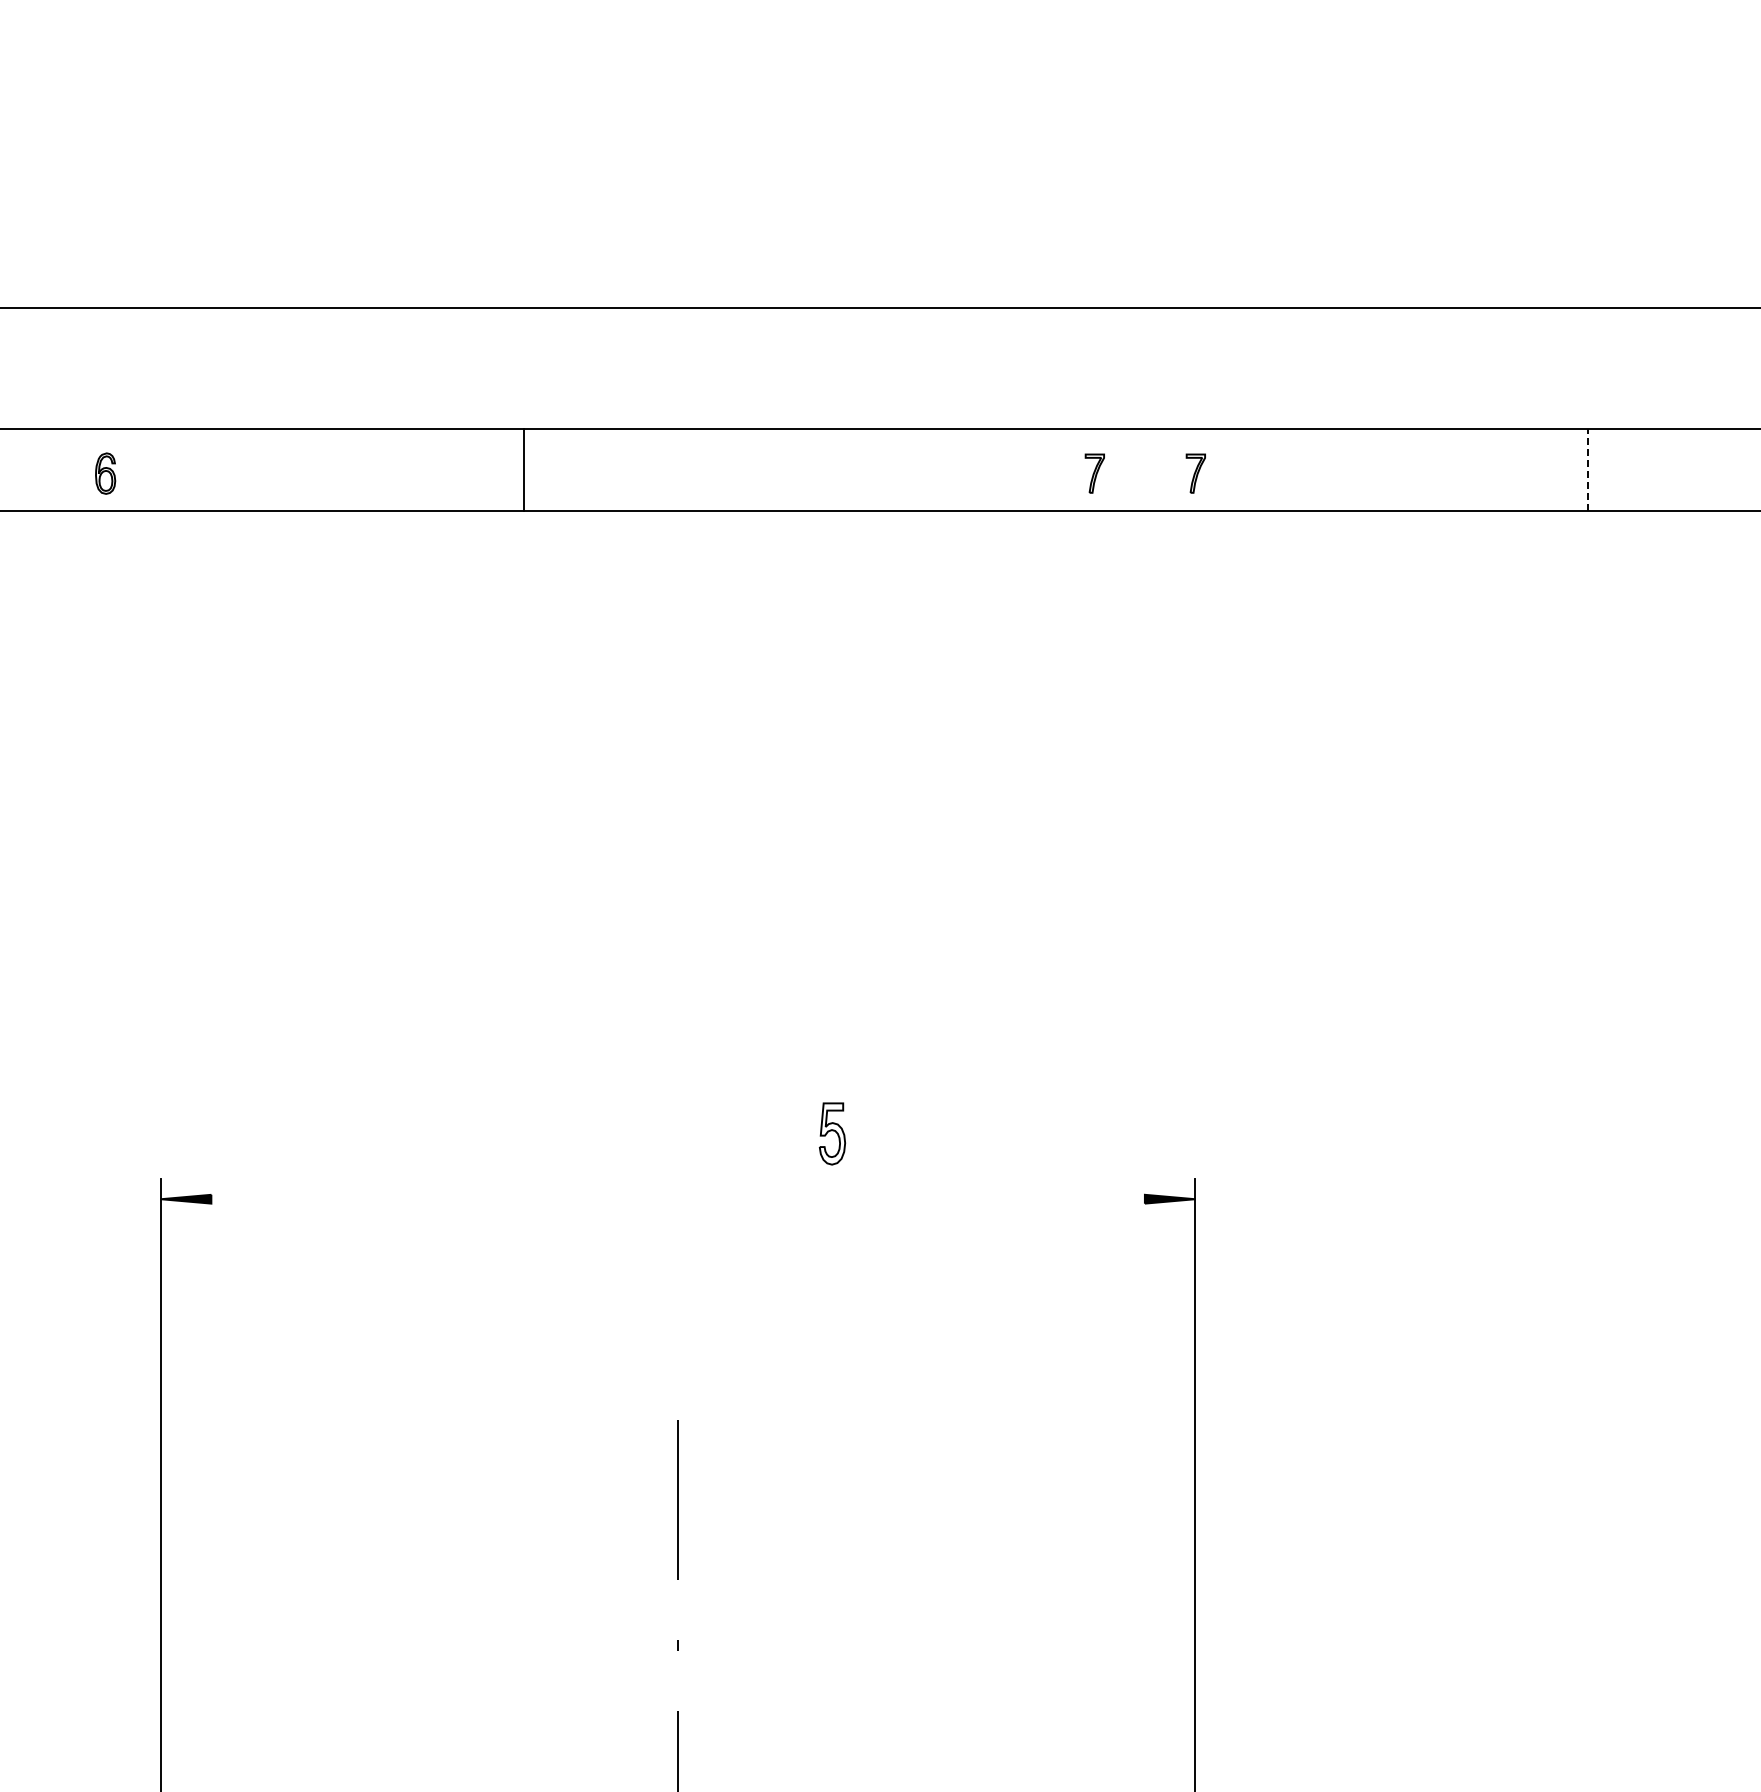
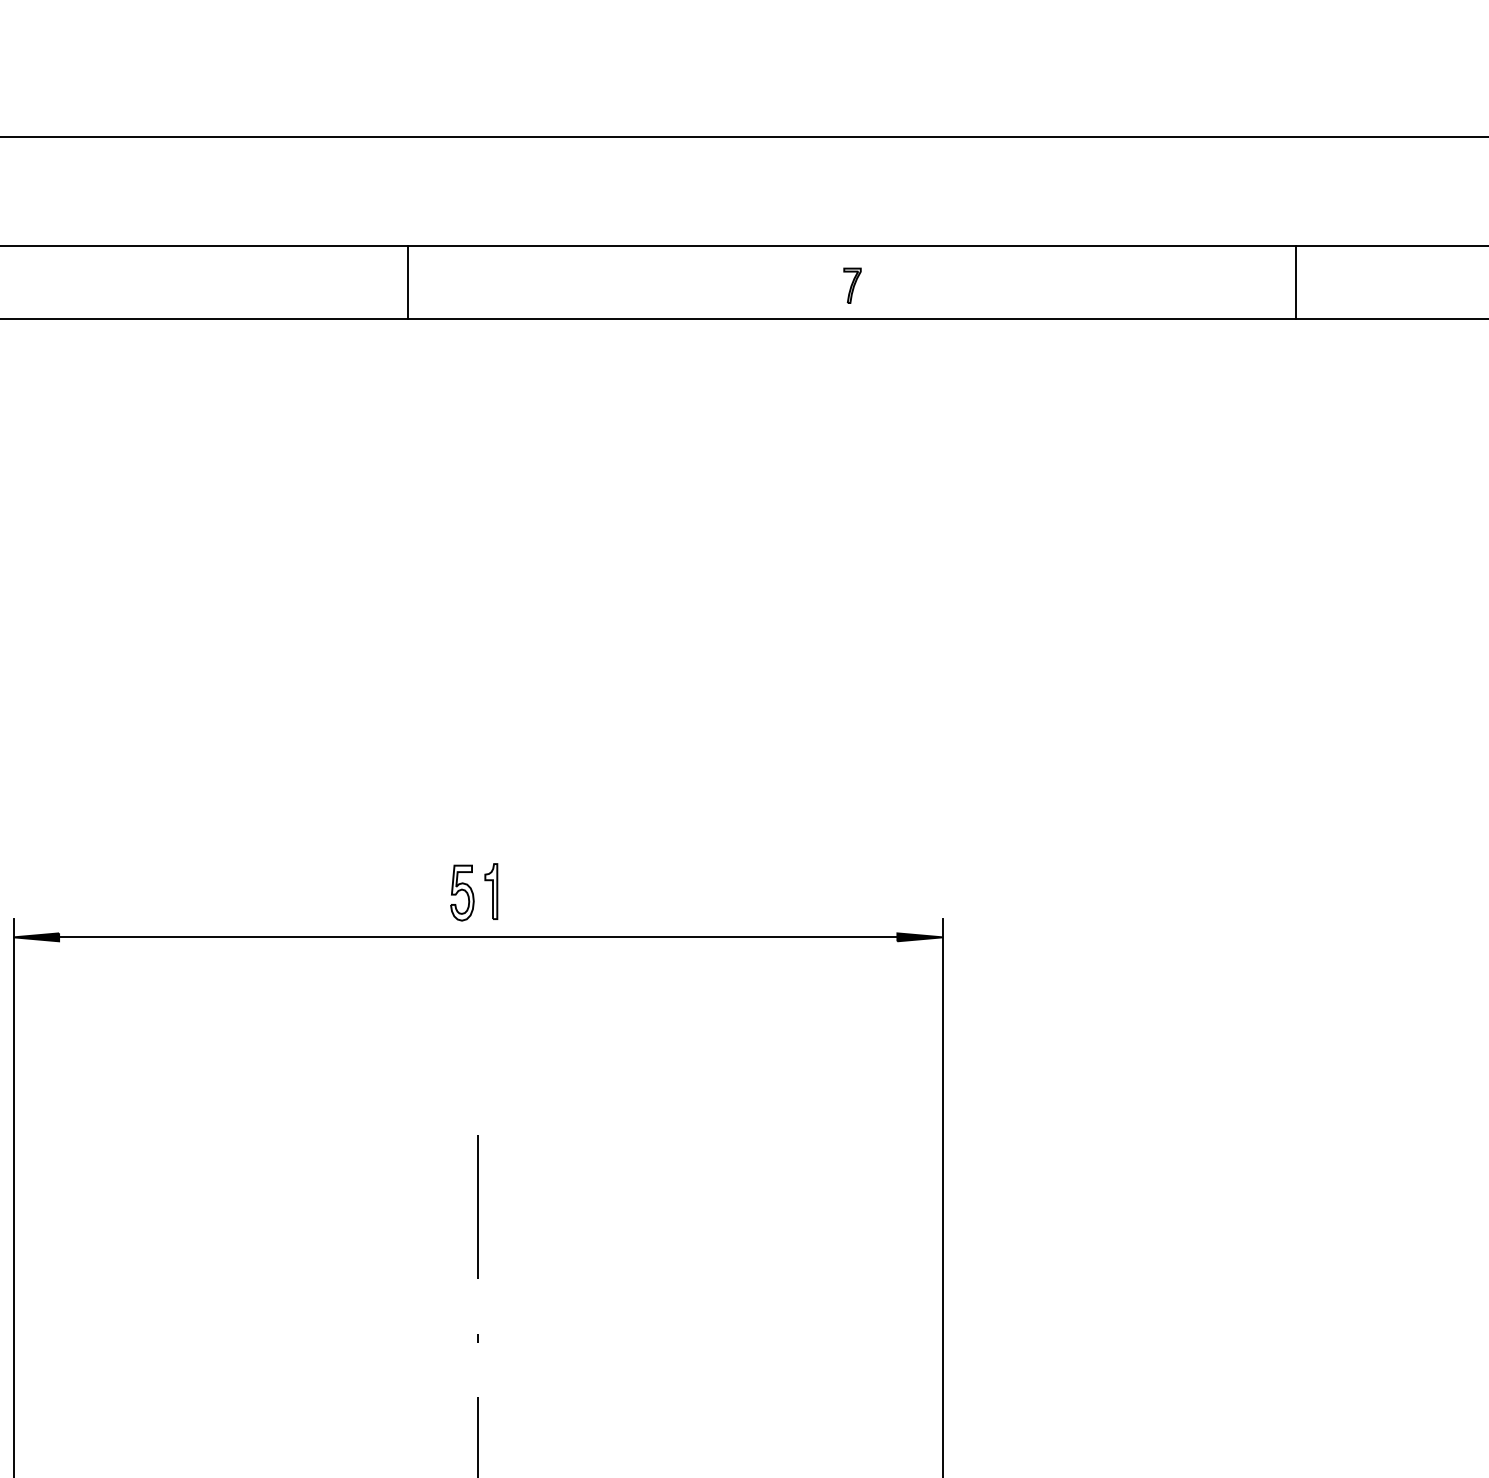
line: (524, 469) -> (407, 282), moved
line: (1588, 470) -> (1295, 282), dashed -> solid
part: (1195, 473) -> (942, 285), removed
part: (832, 1133) -> (462, 892), moved
part: (692, 1147) -> (491, 890), added
line: (677, 1199) -> (477, 937), added

